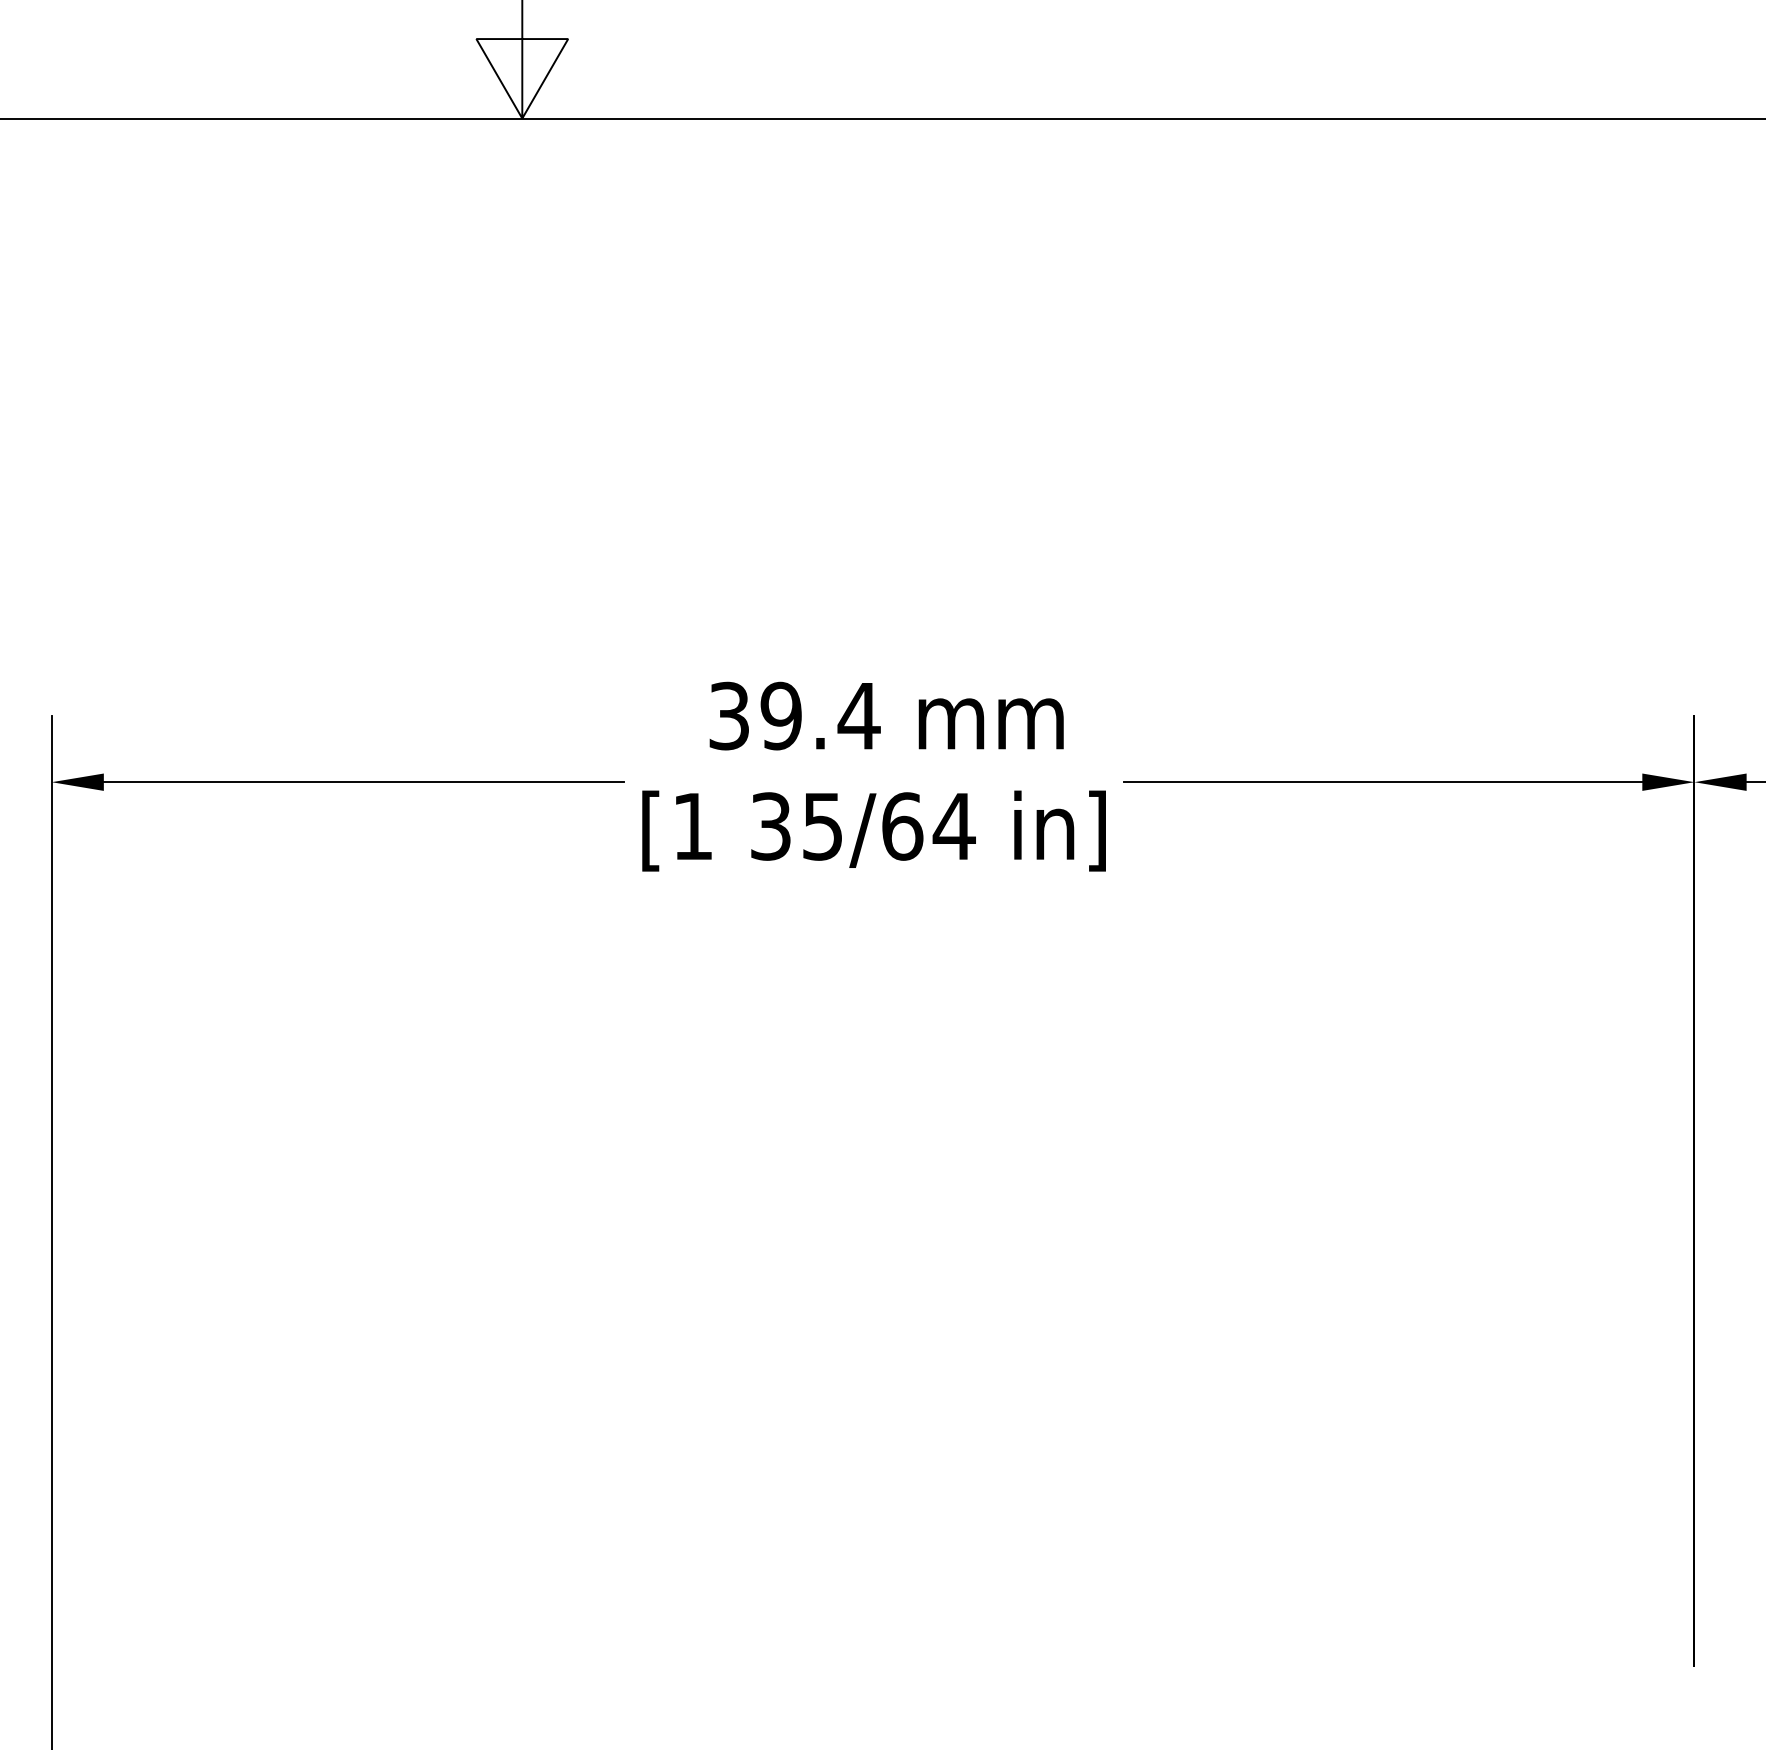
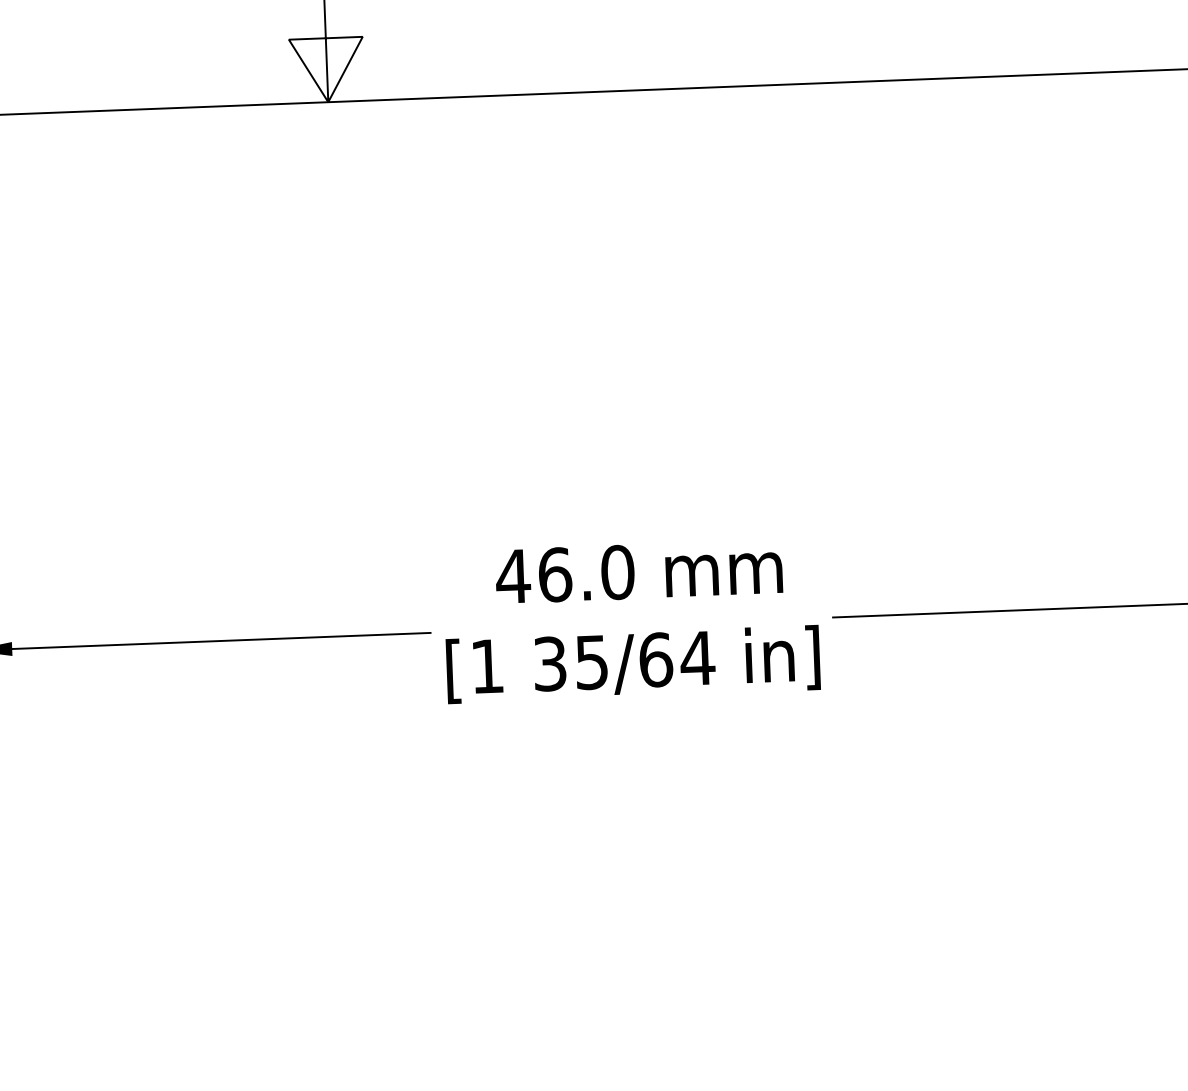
text: (793, 715) -> (564, 574), 39.4 -> 46.0

